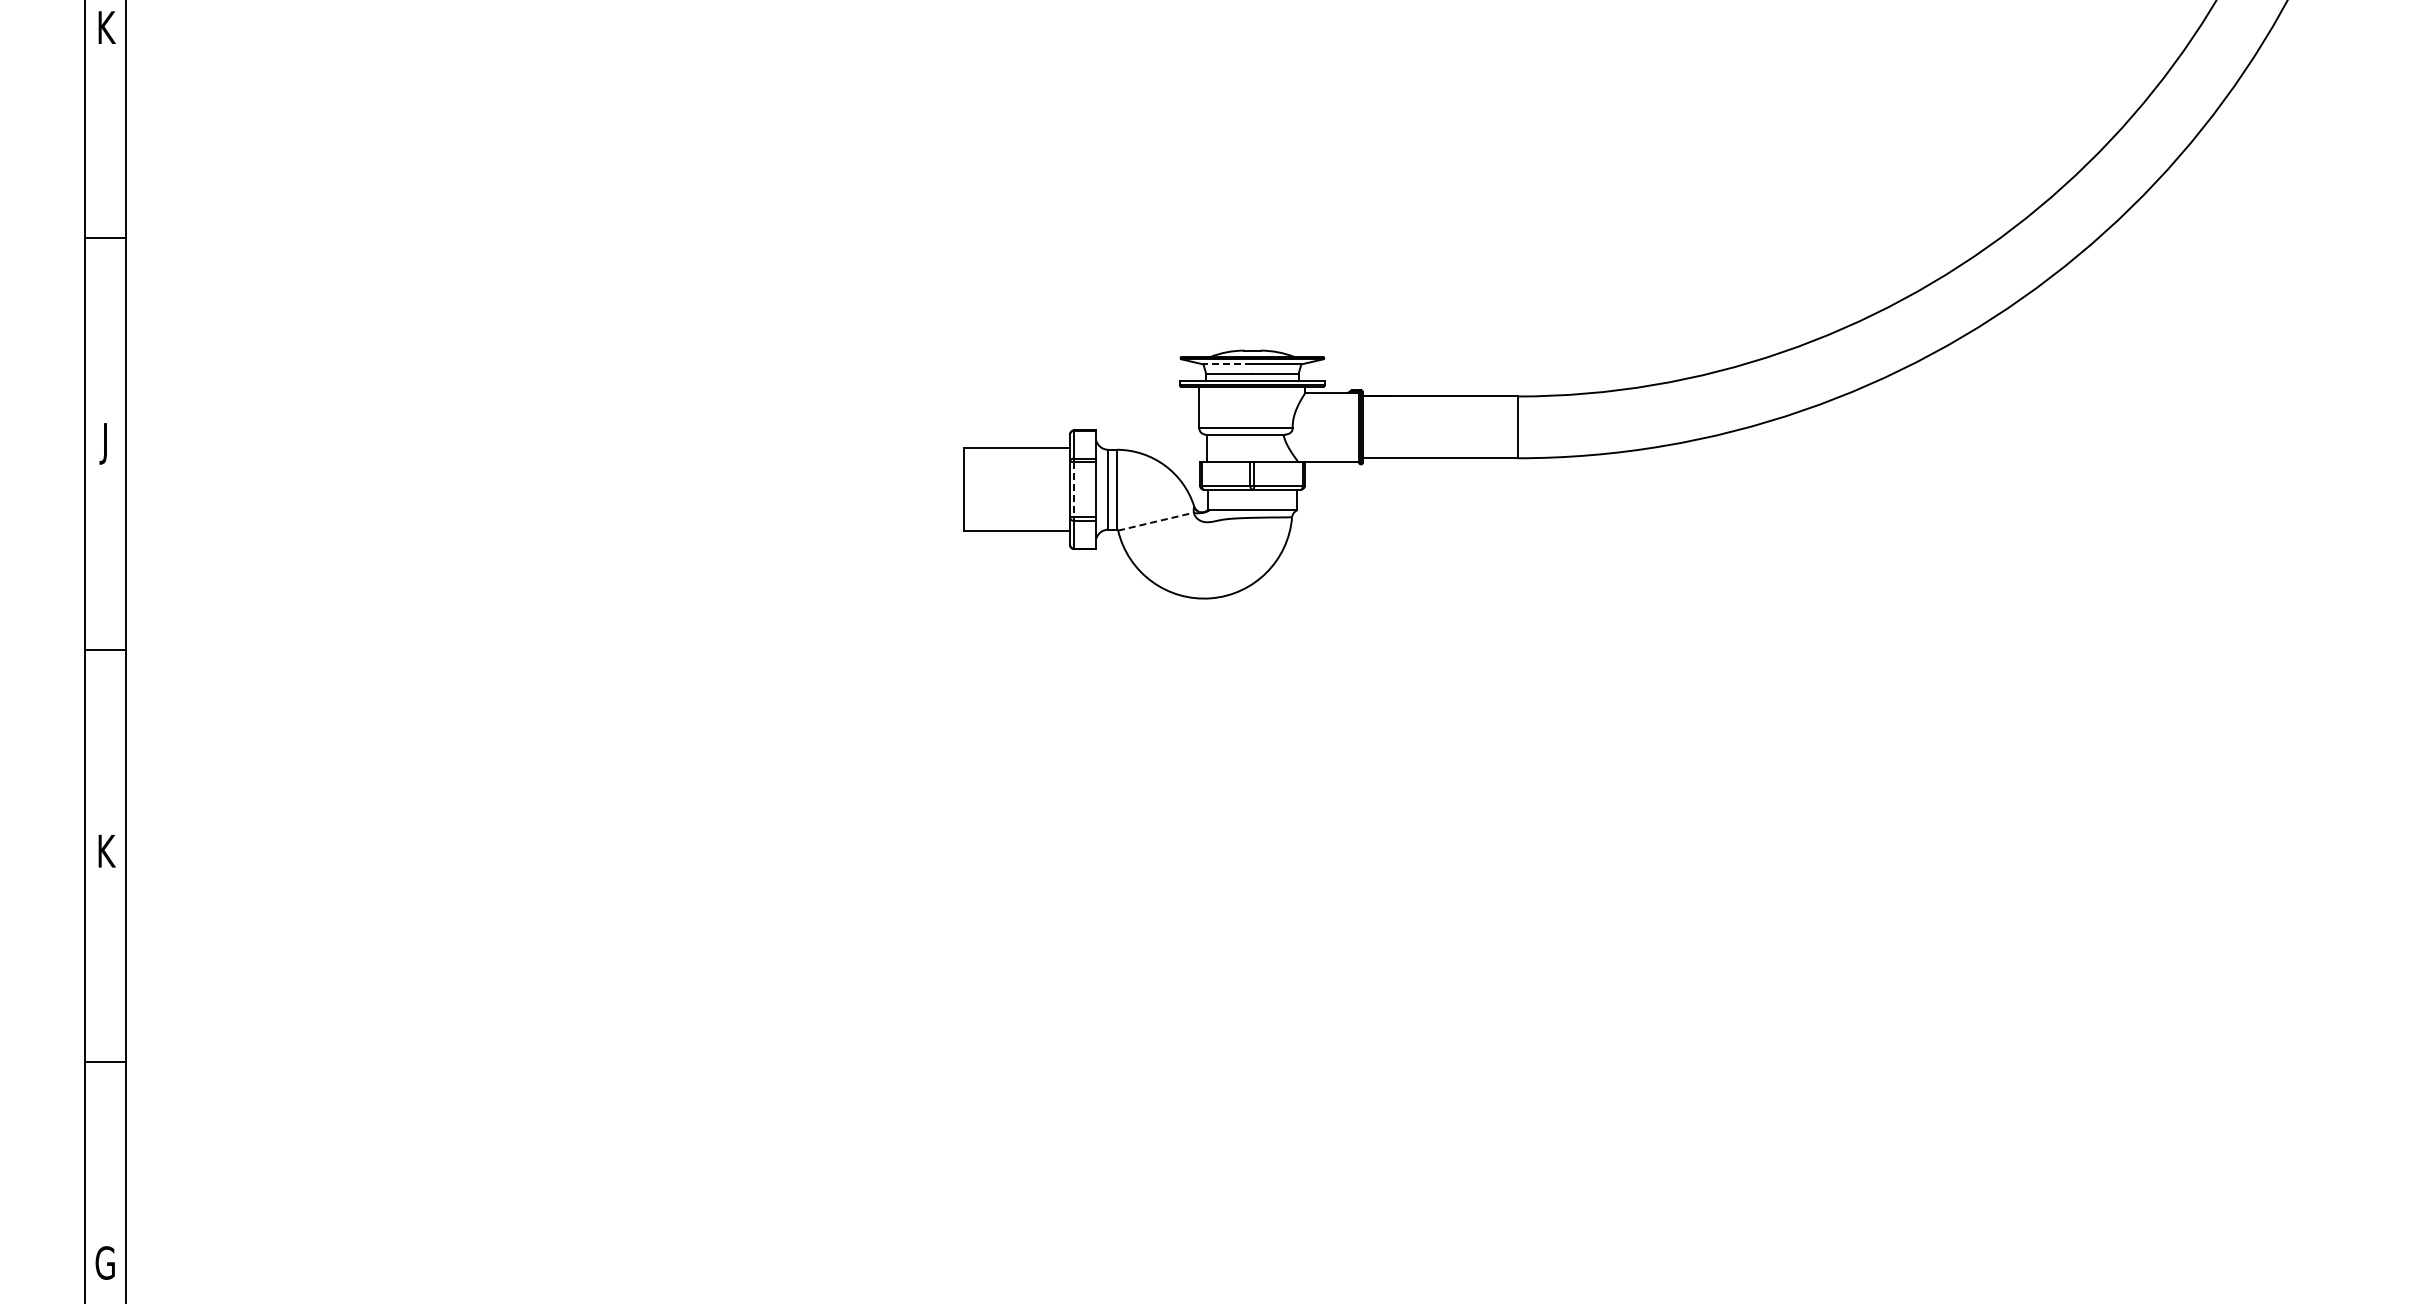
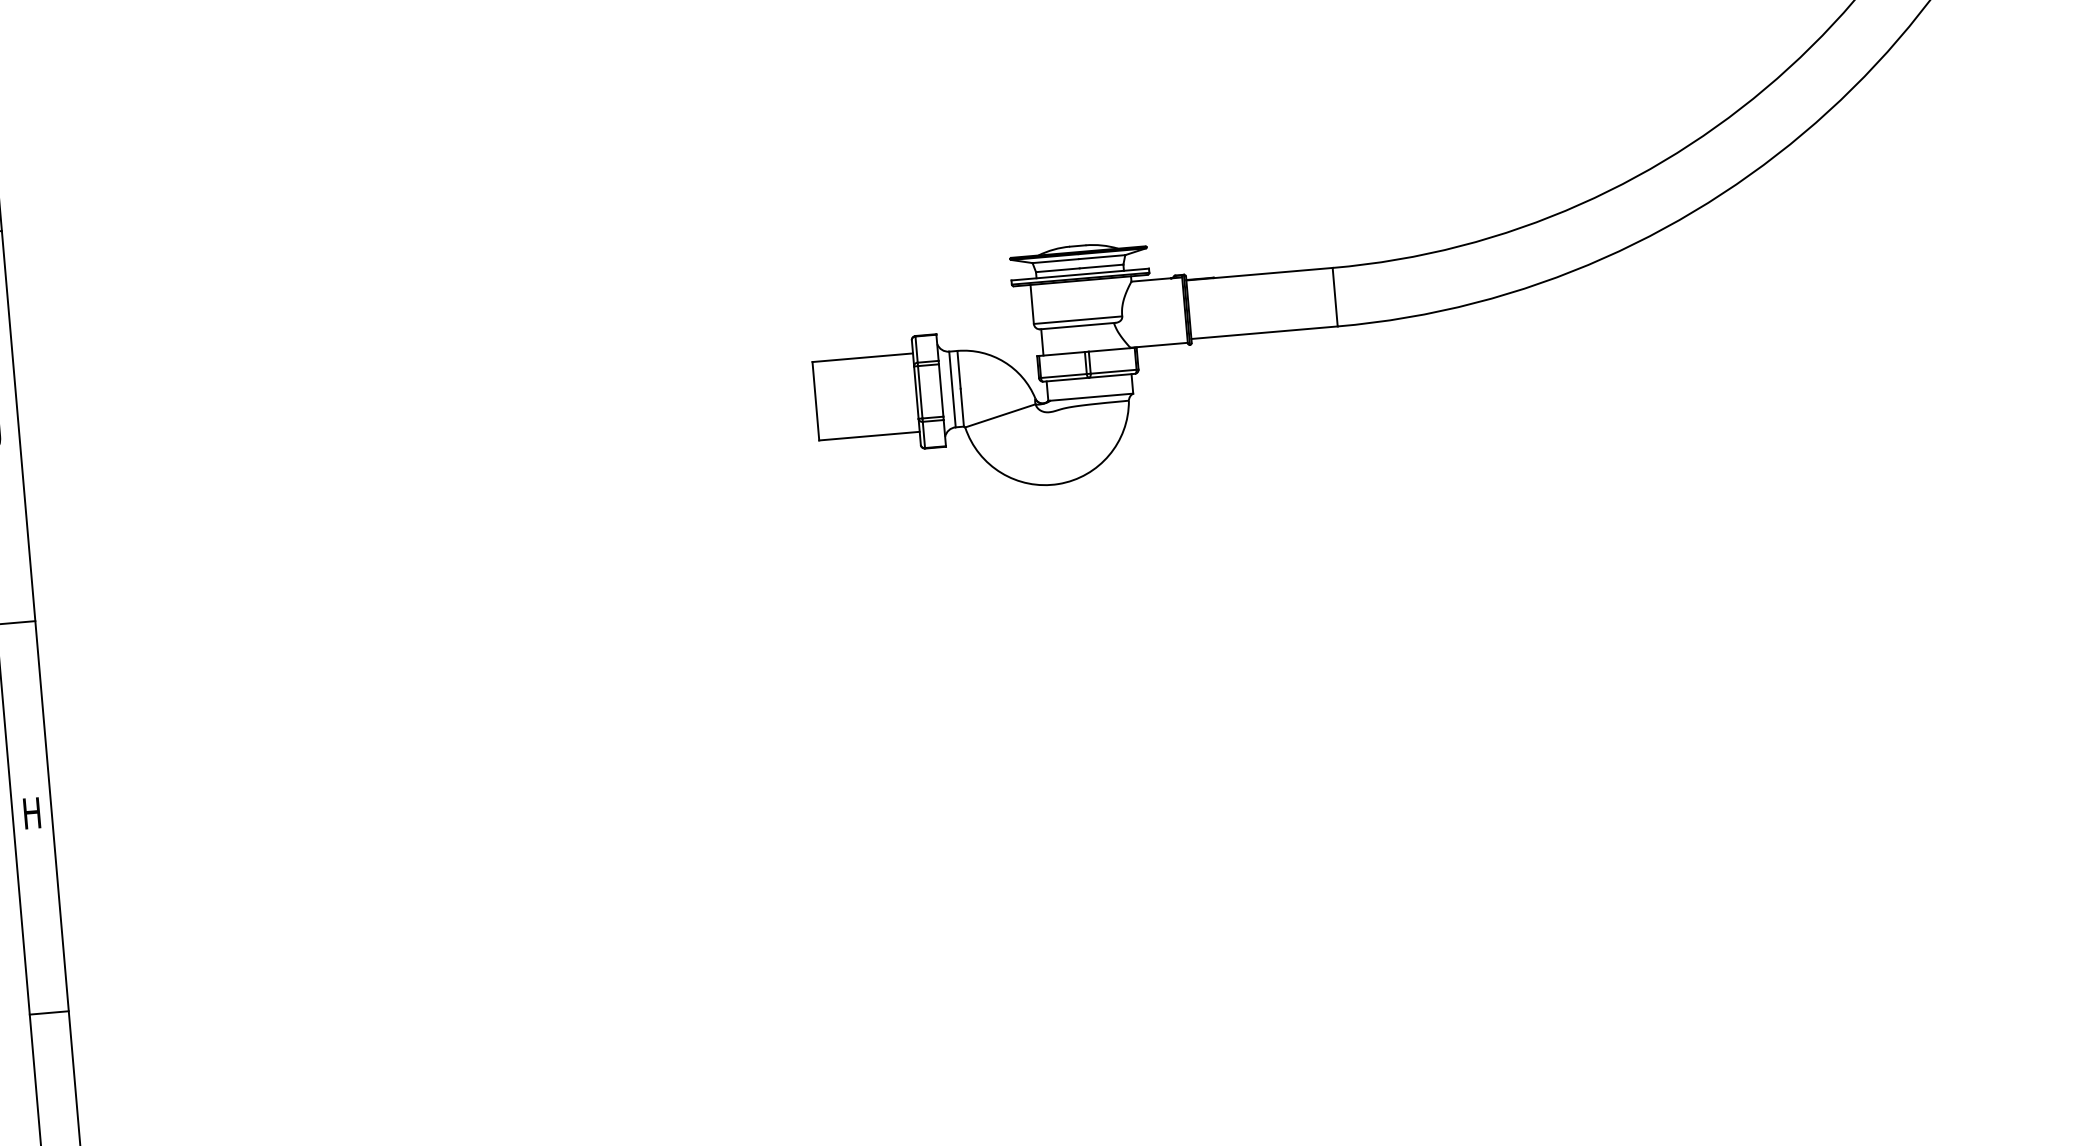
line: (1227, 364) -> (1055, 261), dashed -> solid
line: (1074, 489) -> (920, 392), dashed -> solid
line: (1156, 521) -> (1000, 415), dashed -> solid
text: (106, 850) -> (32, 812), K -> H

